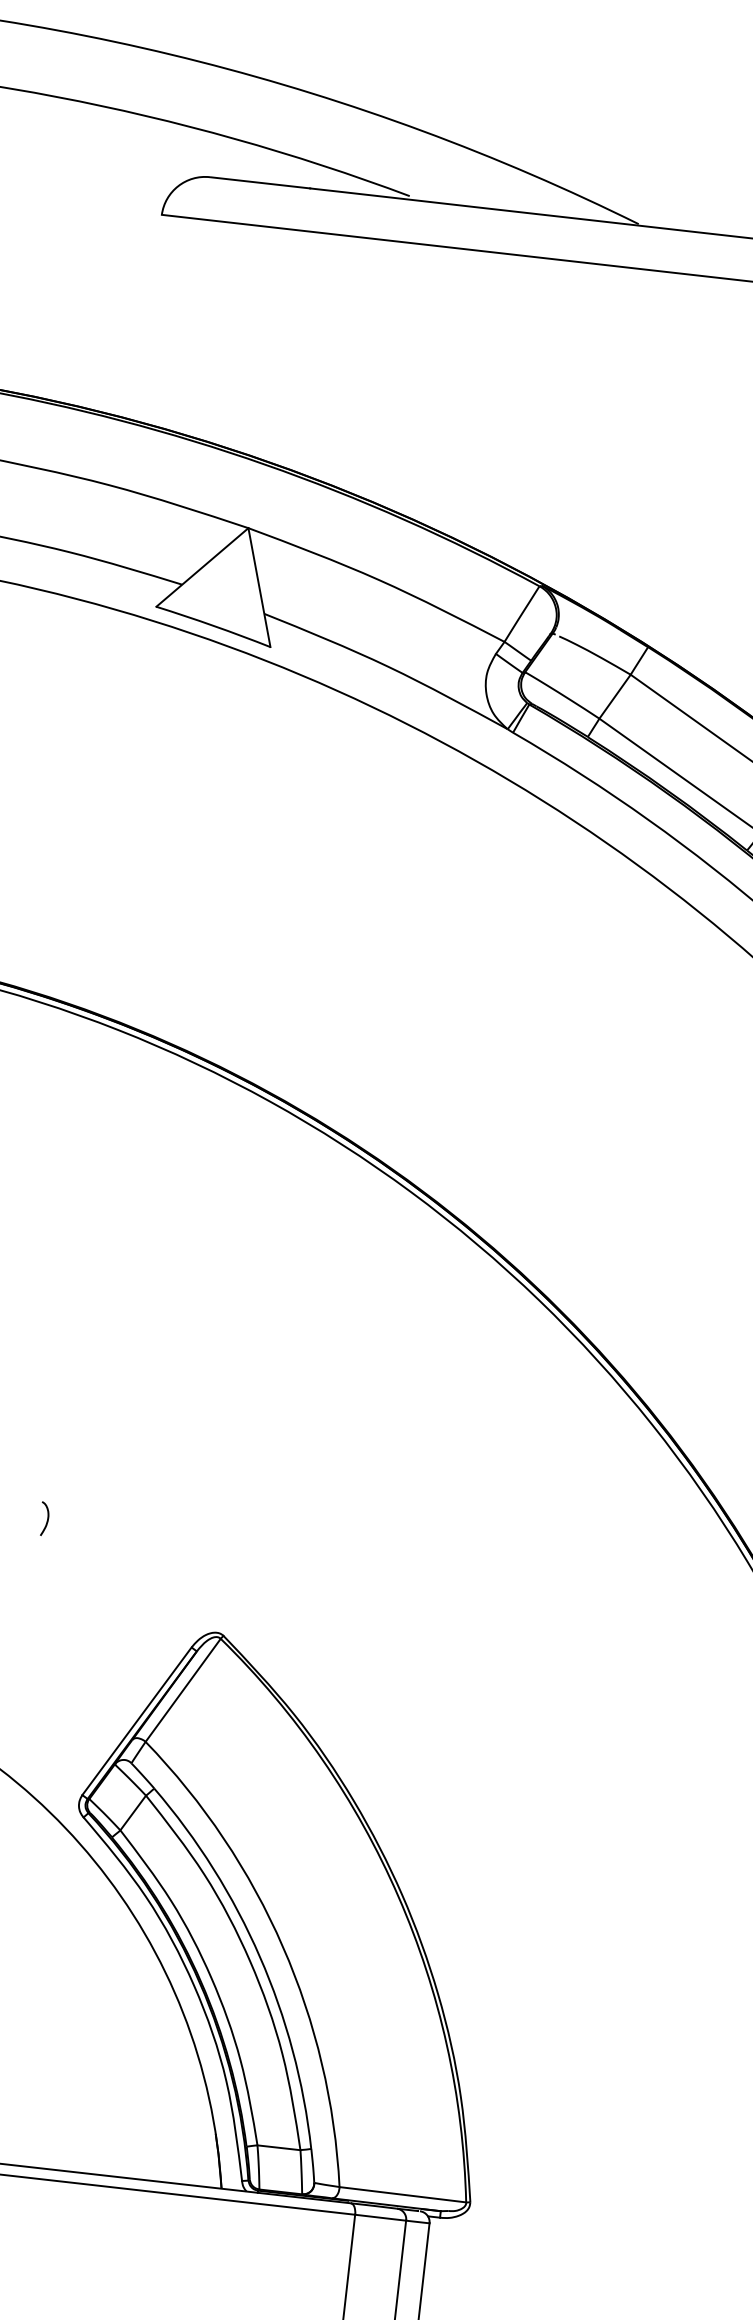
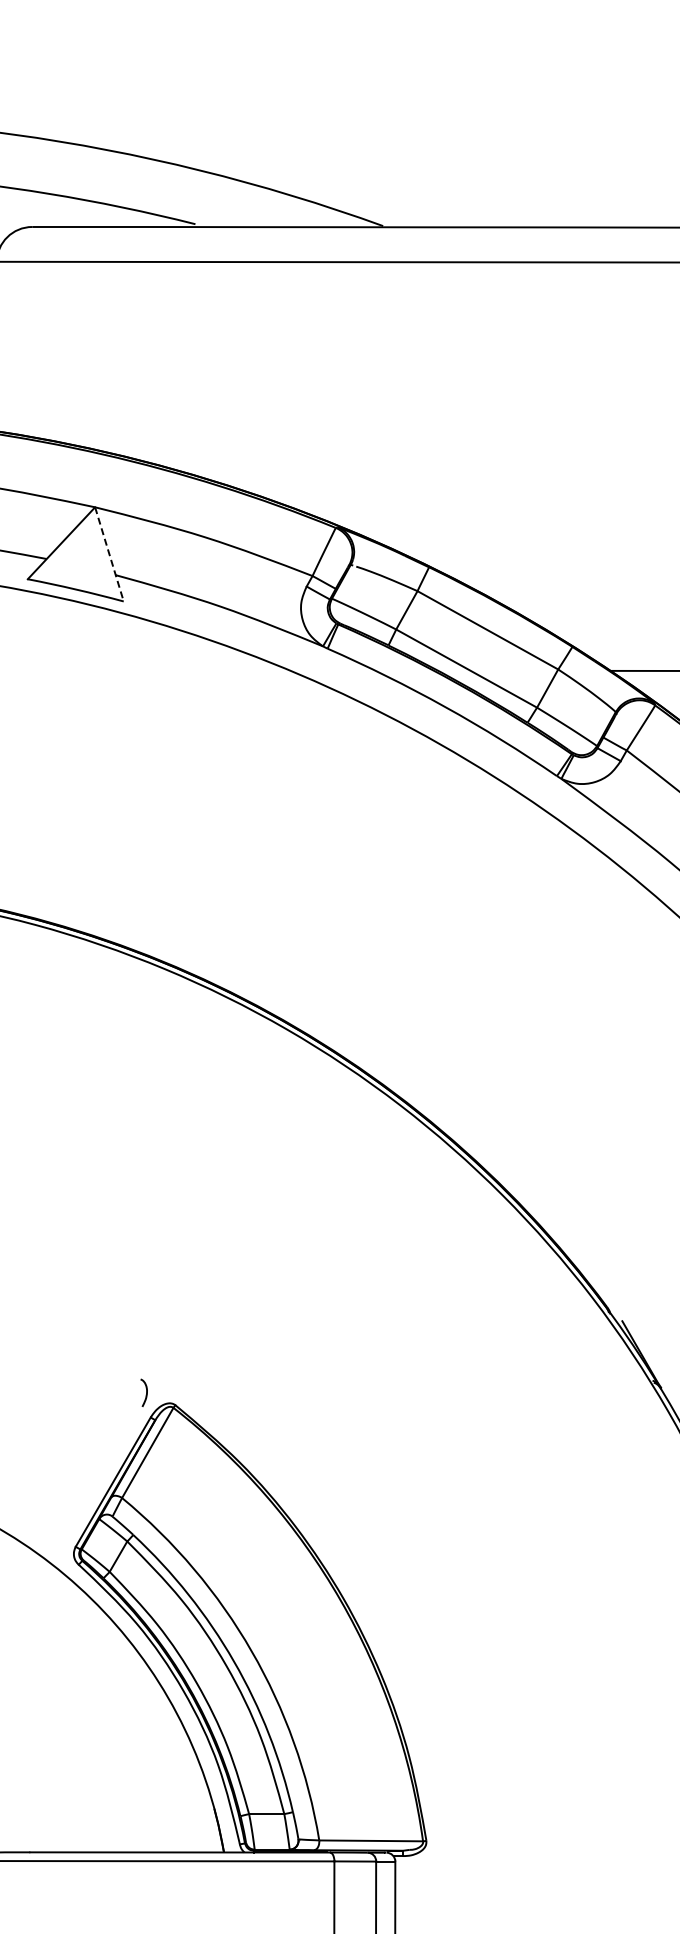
line: (259, 587) -> (109, 554), solid -> dashed
curve: (47, 1518) -> (146, 1392), moved

